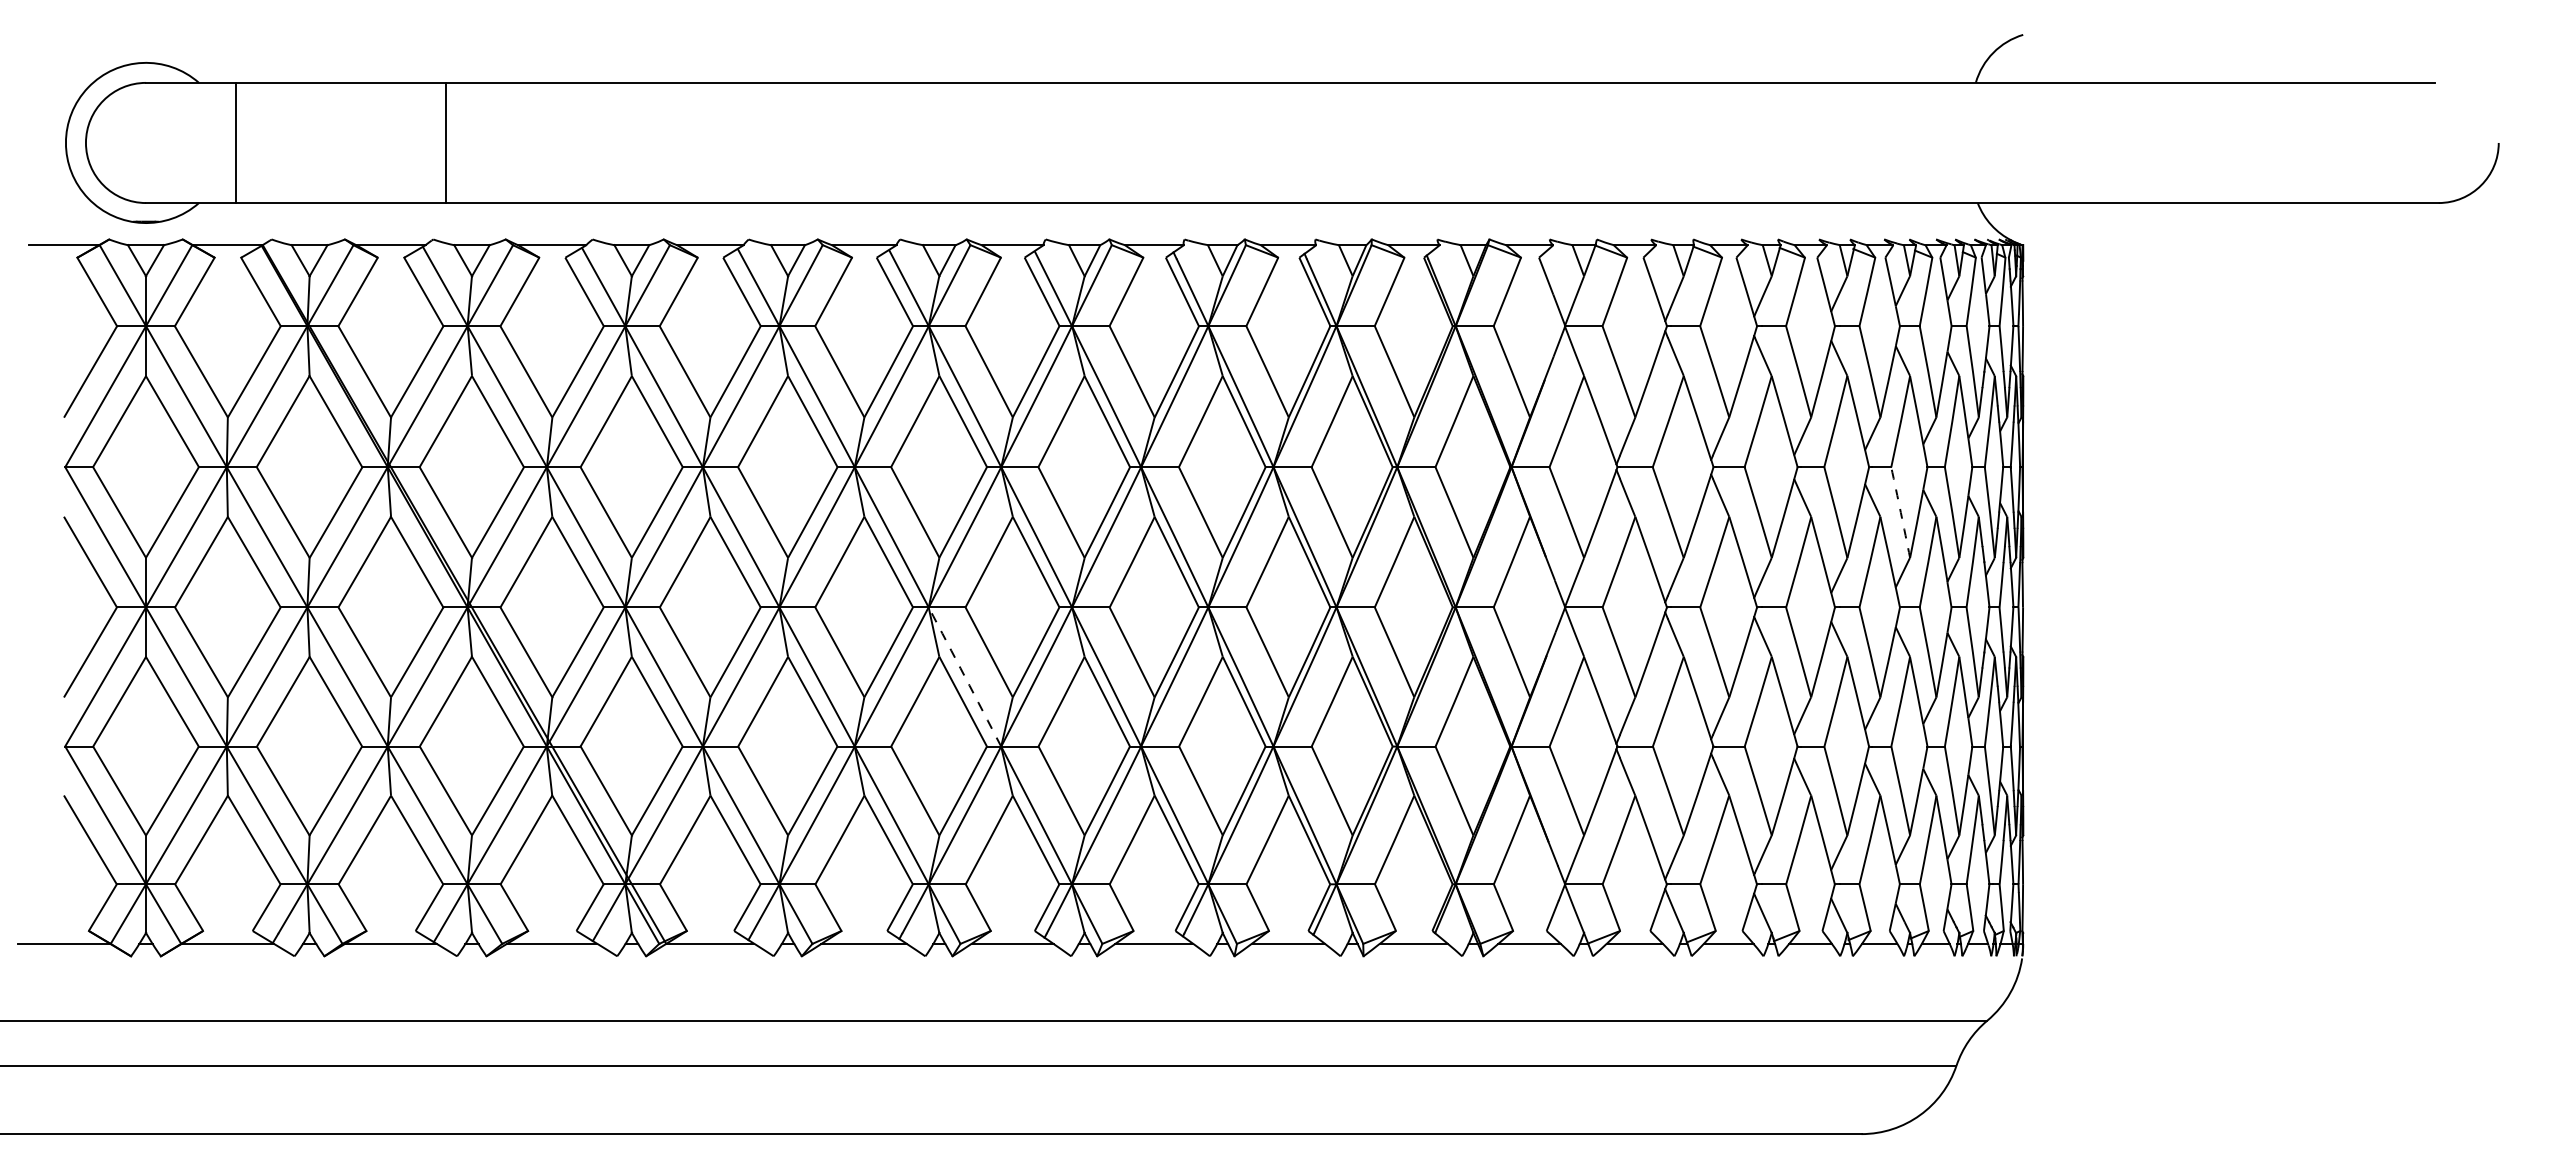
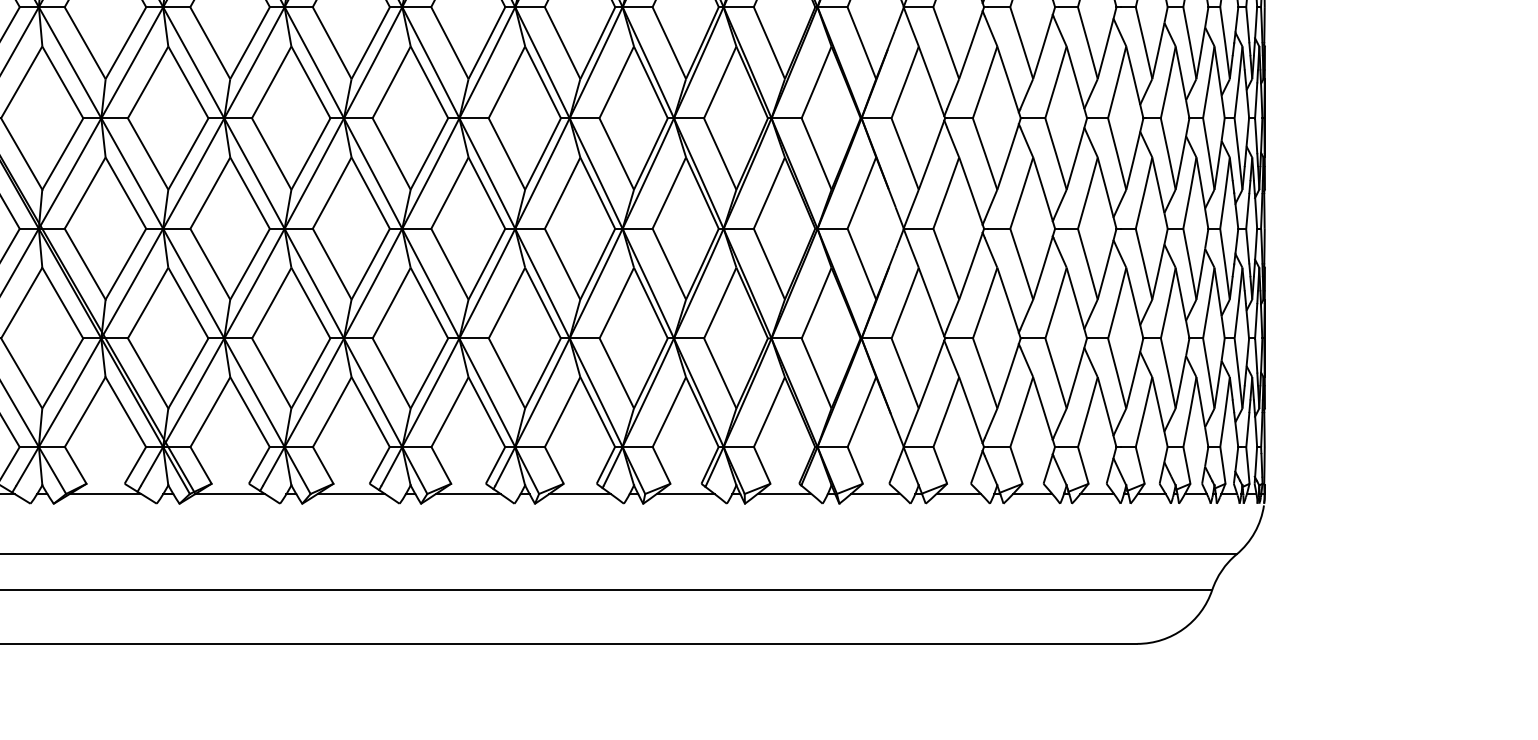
arc: (1900, 512) -> (1168, 153), dashed -> solid
arc: (965, 676) -> (431, 283), dashed -> solid

